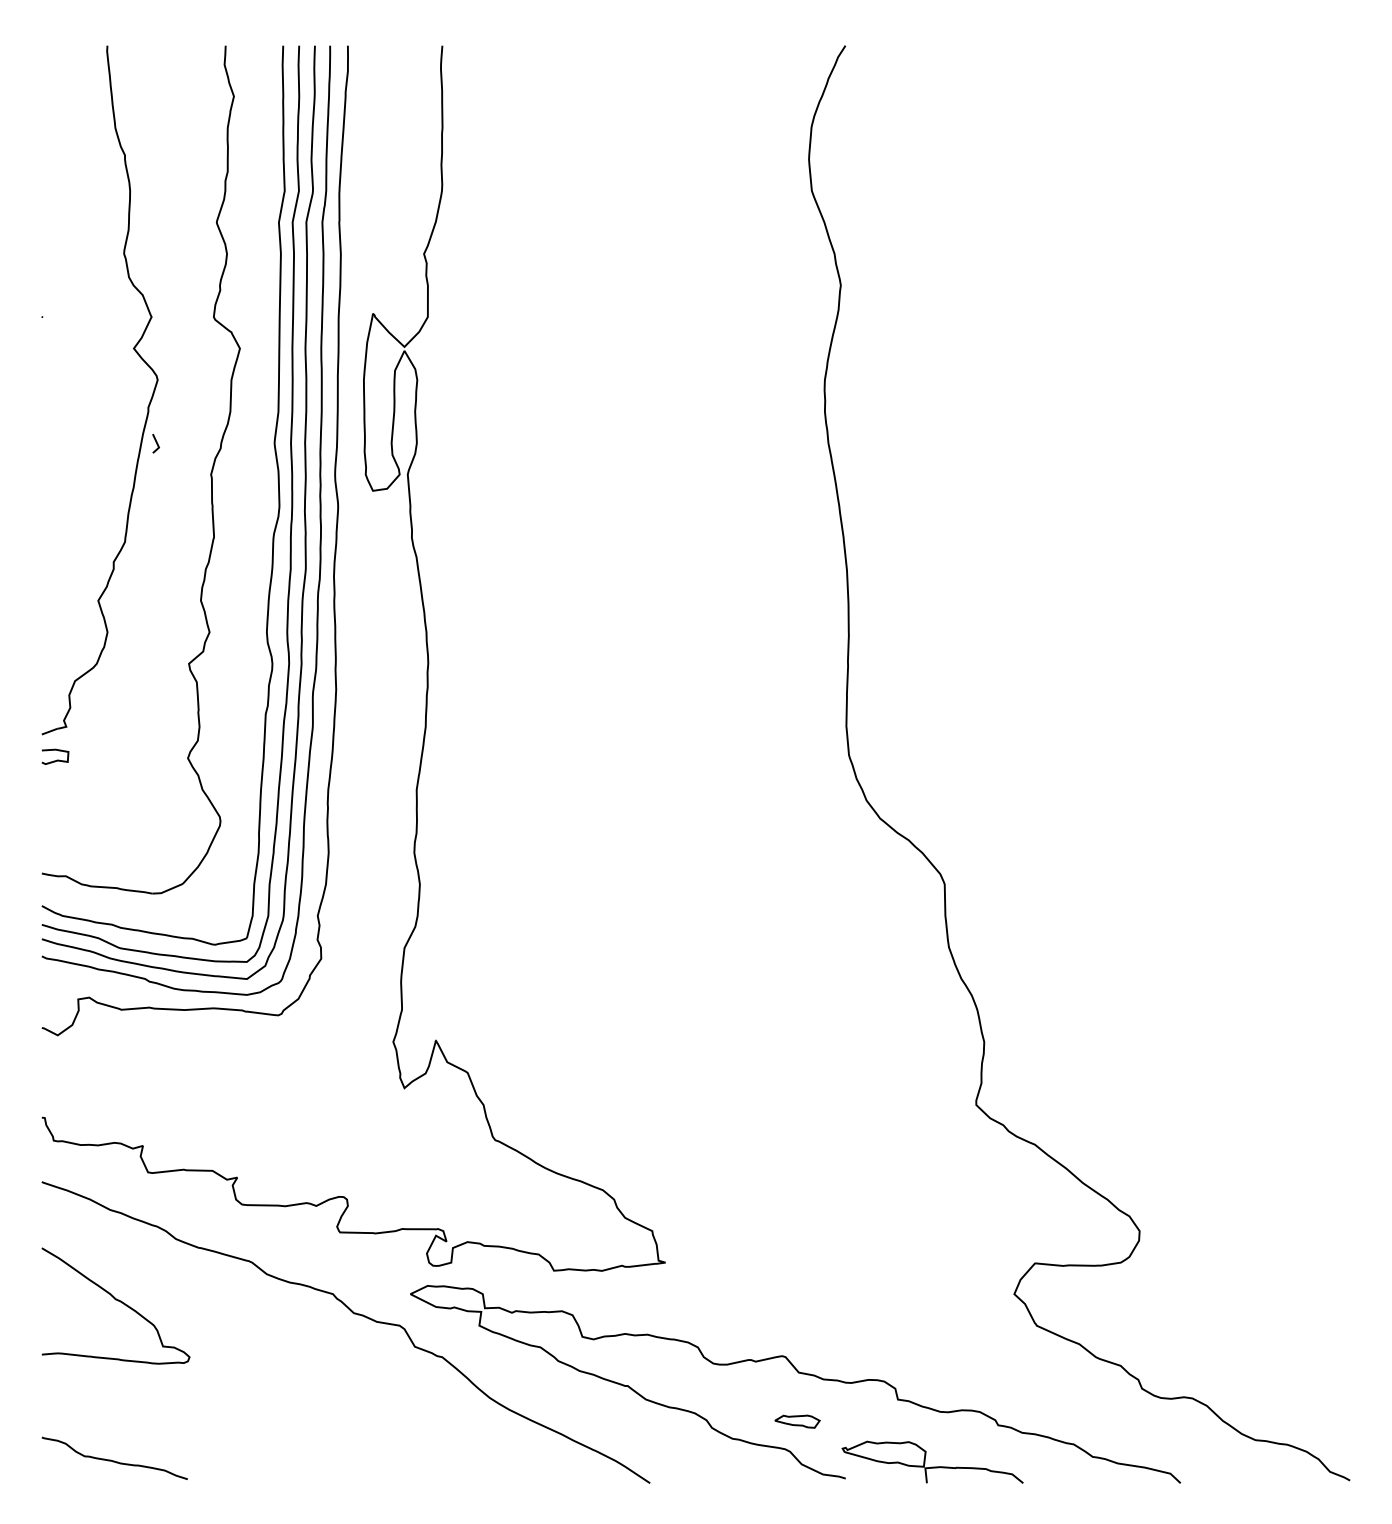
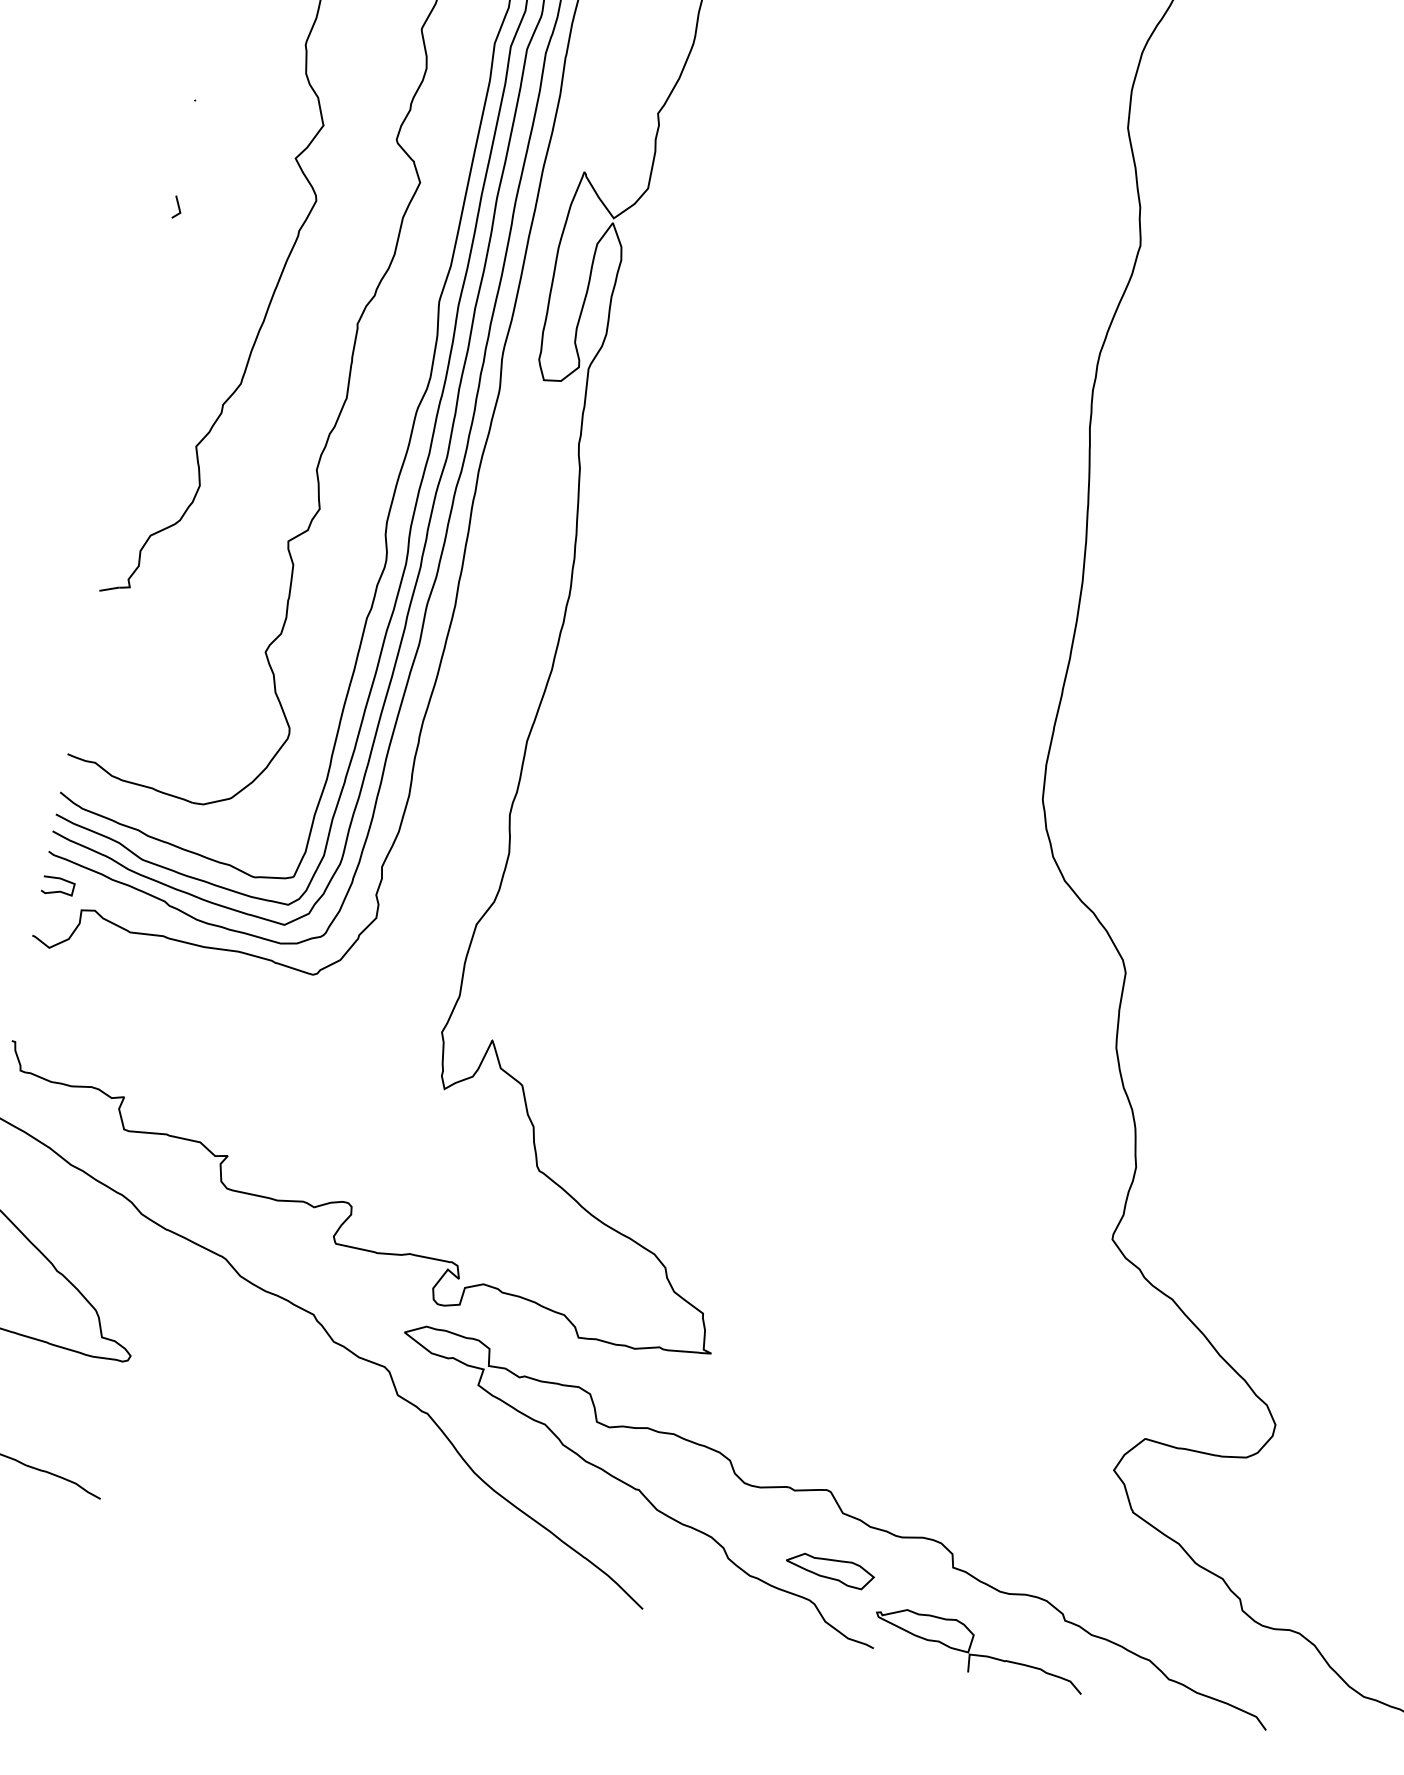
line: (155, 442) -> (177, 206), moved
curve: (57, 759) -> (60, 890), moved
part: (797, 1421) -> (830, 1570), size x1.67

